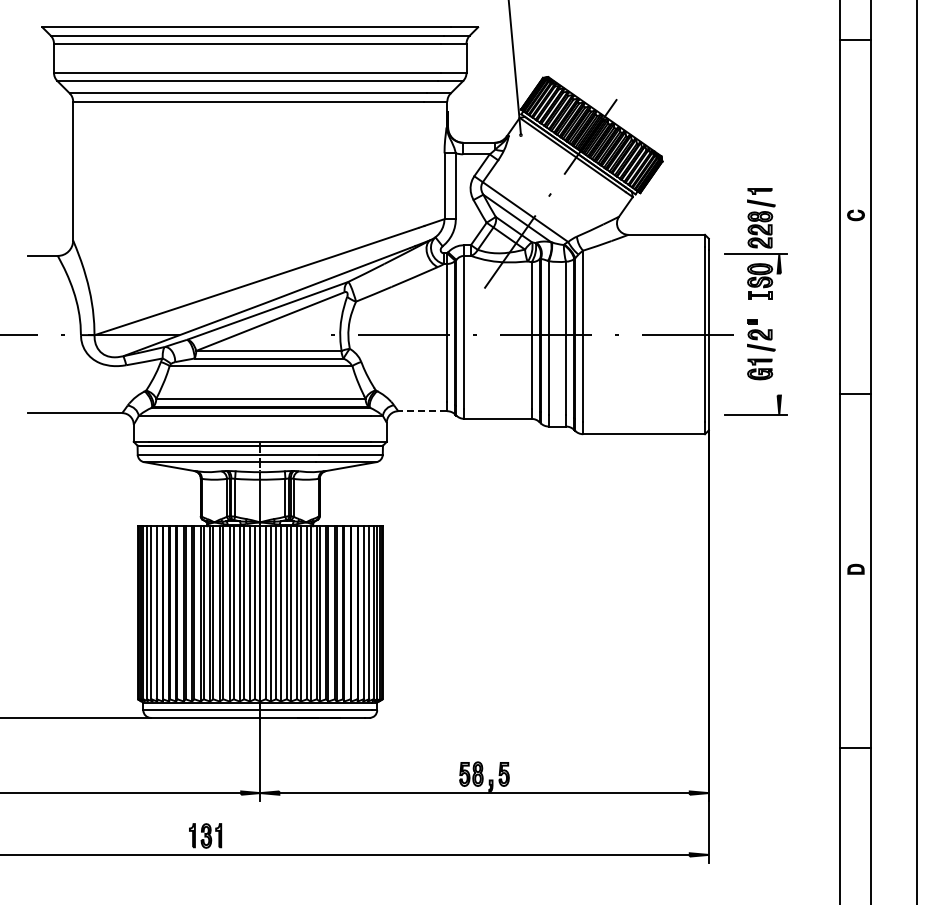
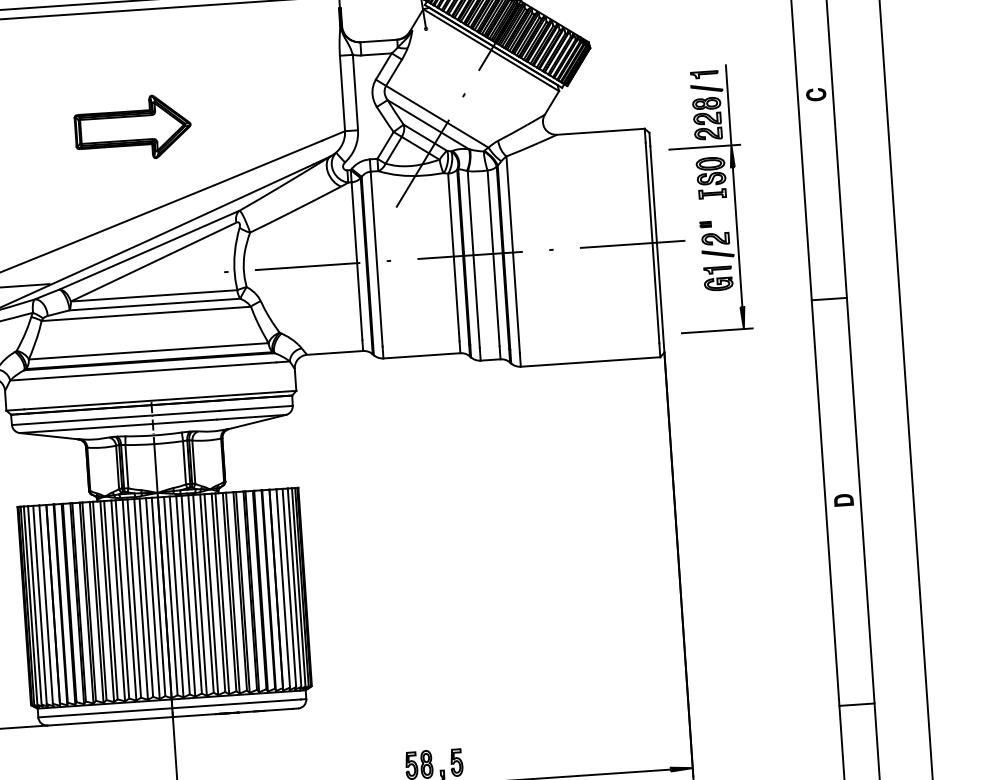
part: (260, 204) -> (133, 128), added
line: (779, 219) -> (728, 105), added
line: (779, 334) -> (737, 237), added
line: (422, 411) -> (334, 353), dashed -> solid

